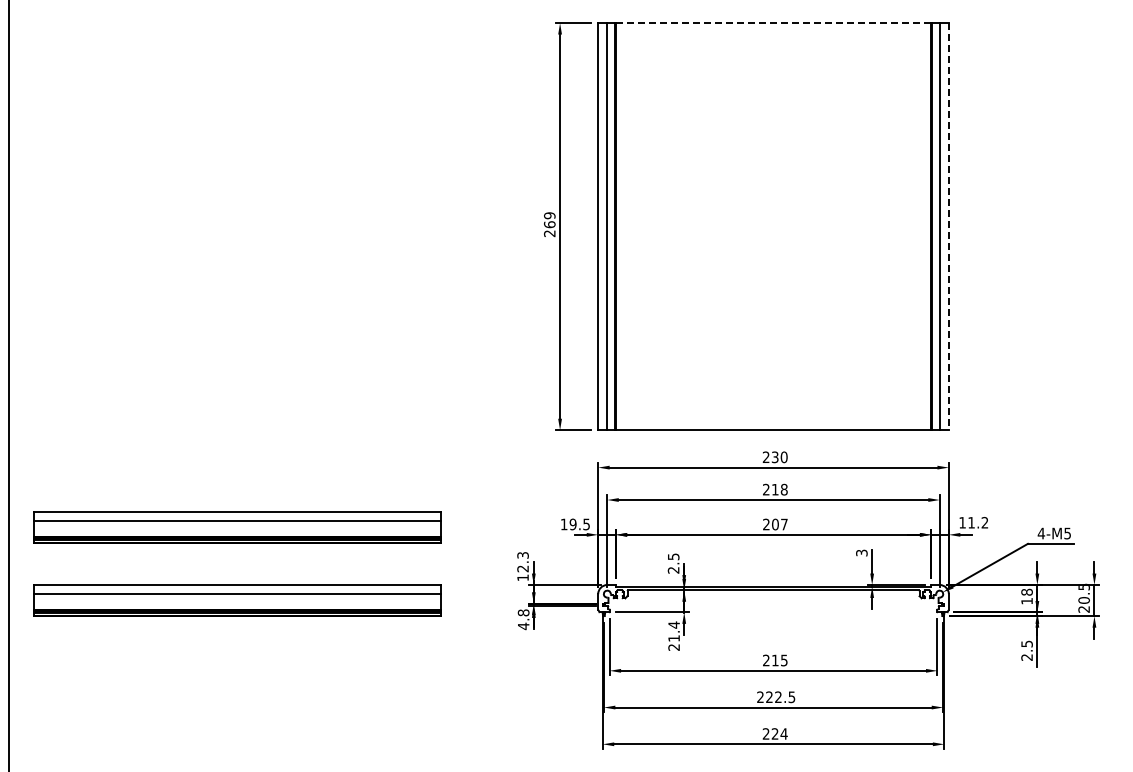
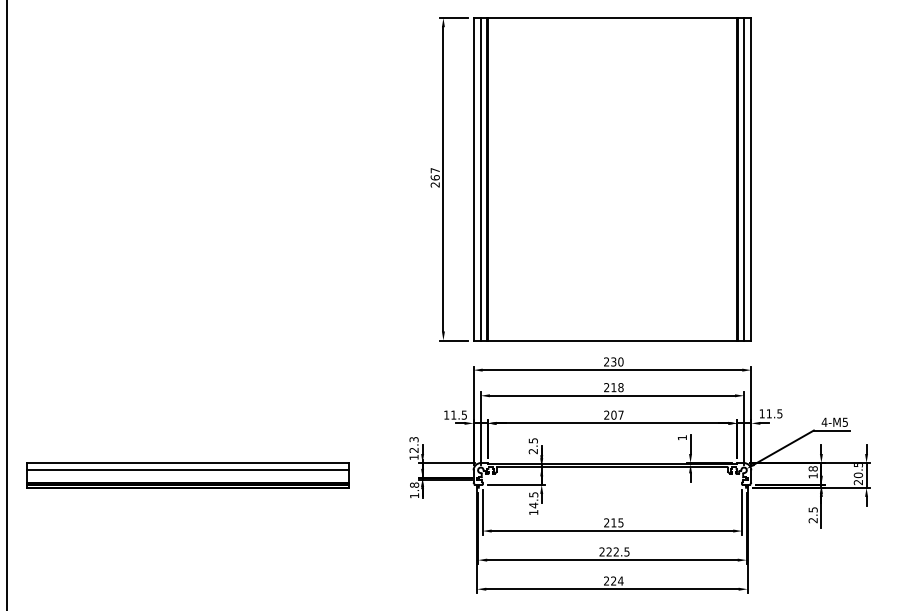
line: (773, 23) -> (612, 18), dashed -> solid
text: (549, 215) -> (435, 170), 269 -> 267
line: (948, 226) -> (751, 179), dashed -> solid
text: (984, 522) -> (779, 413), 11.2 -> 11.5
text: (572, 524) -> (453, 415), 19.5 -> 11.5
part: (237, 527) -> (187, 417), removed
text: (861, 552) -> (682, 437), 3 -> 1
text: (523, 626) -> (414, 495), 4.8 -> 1.8
text: (673, 635) -> (533, 503), 21.4 -> 14.5

